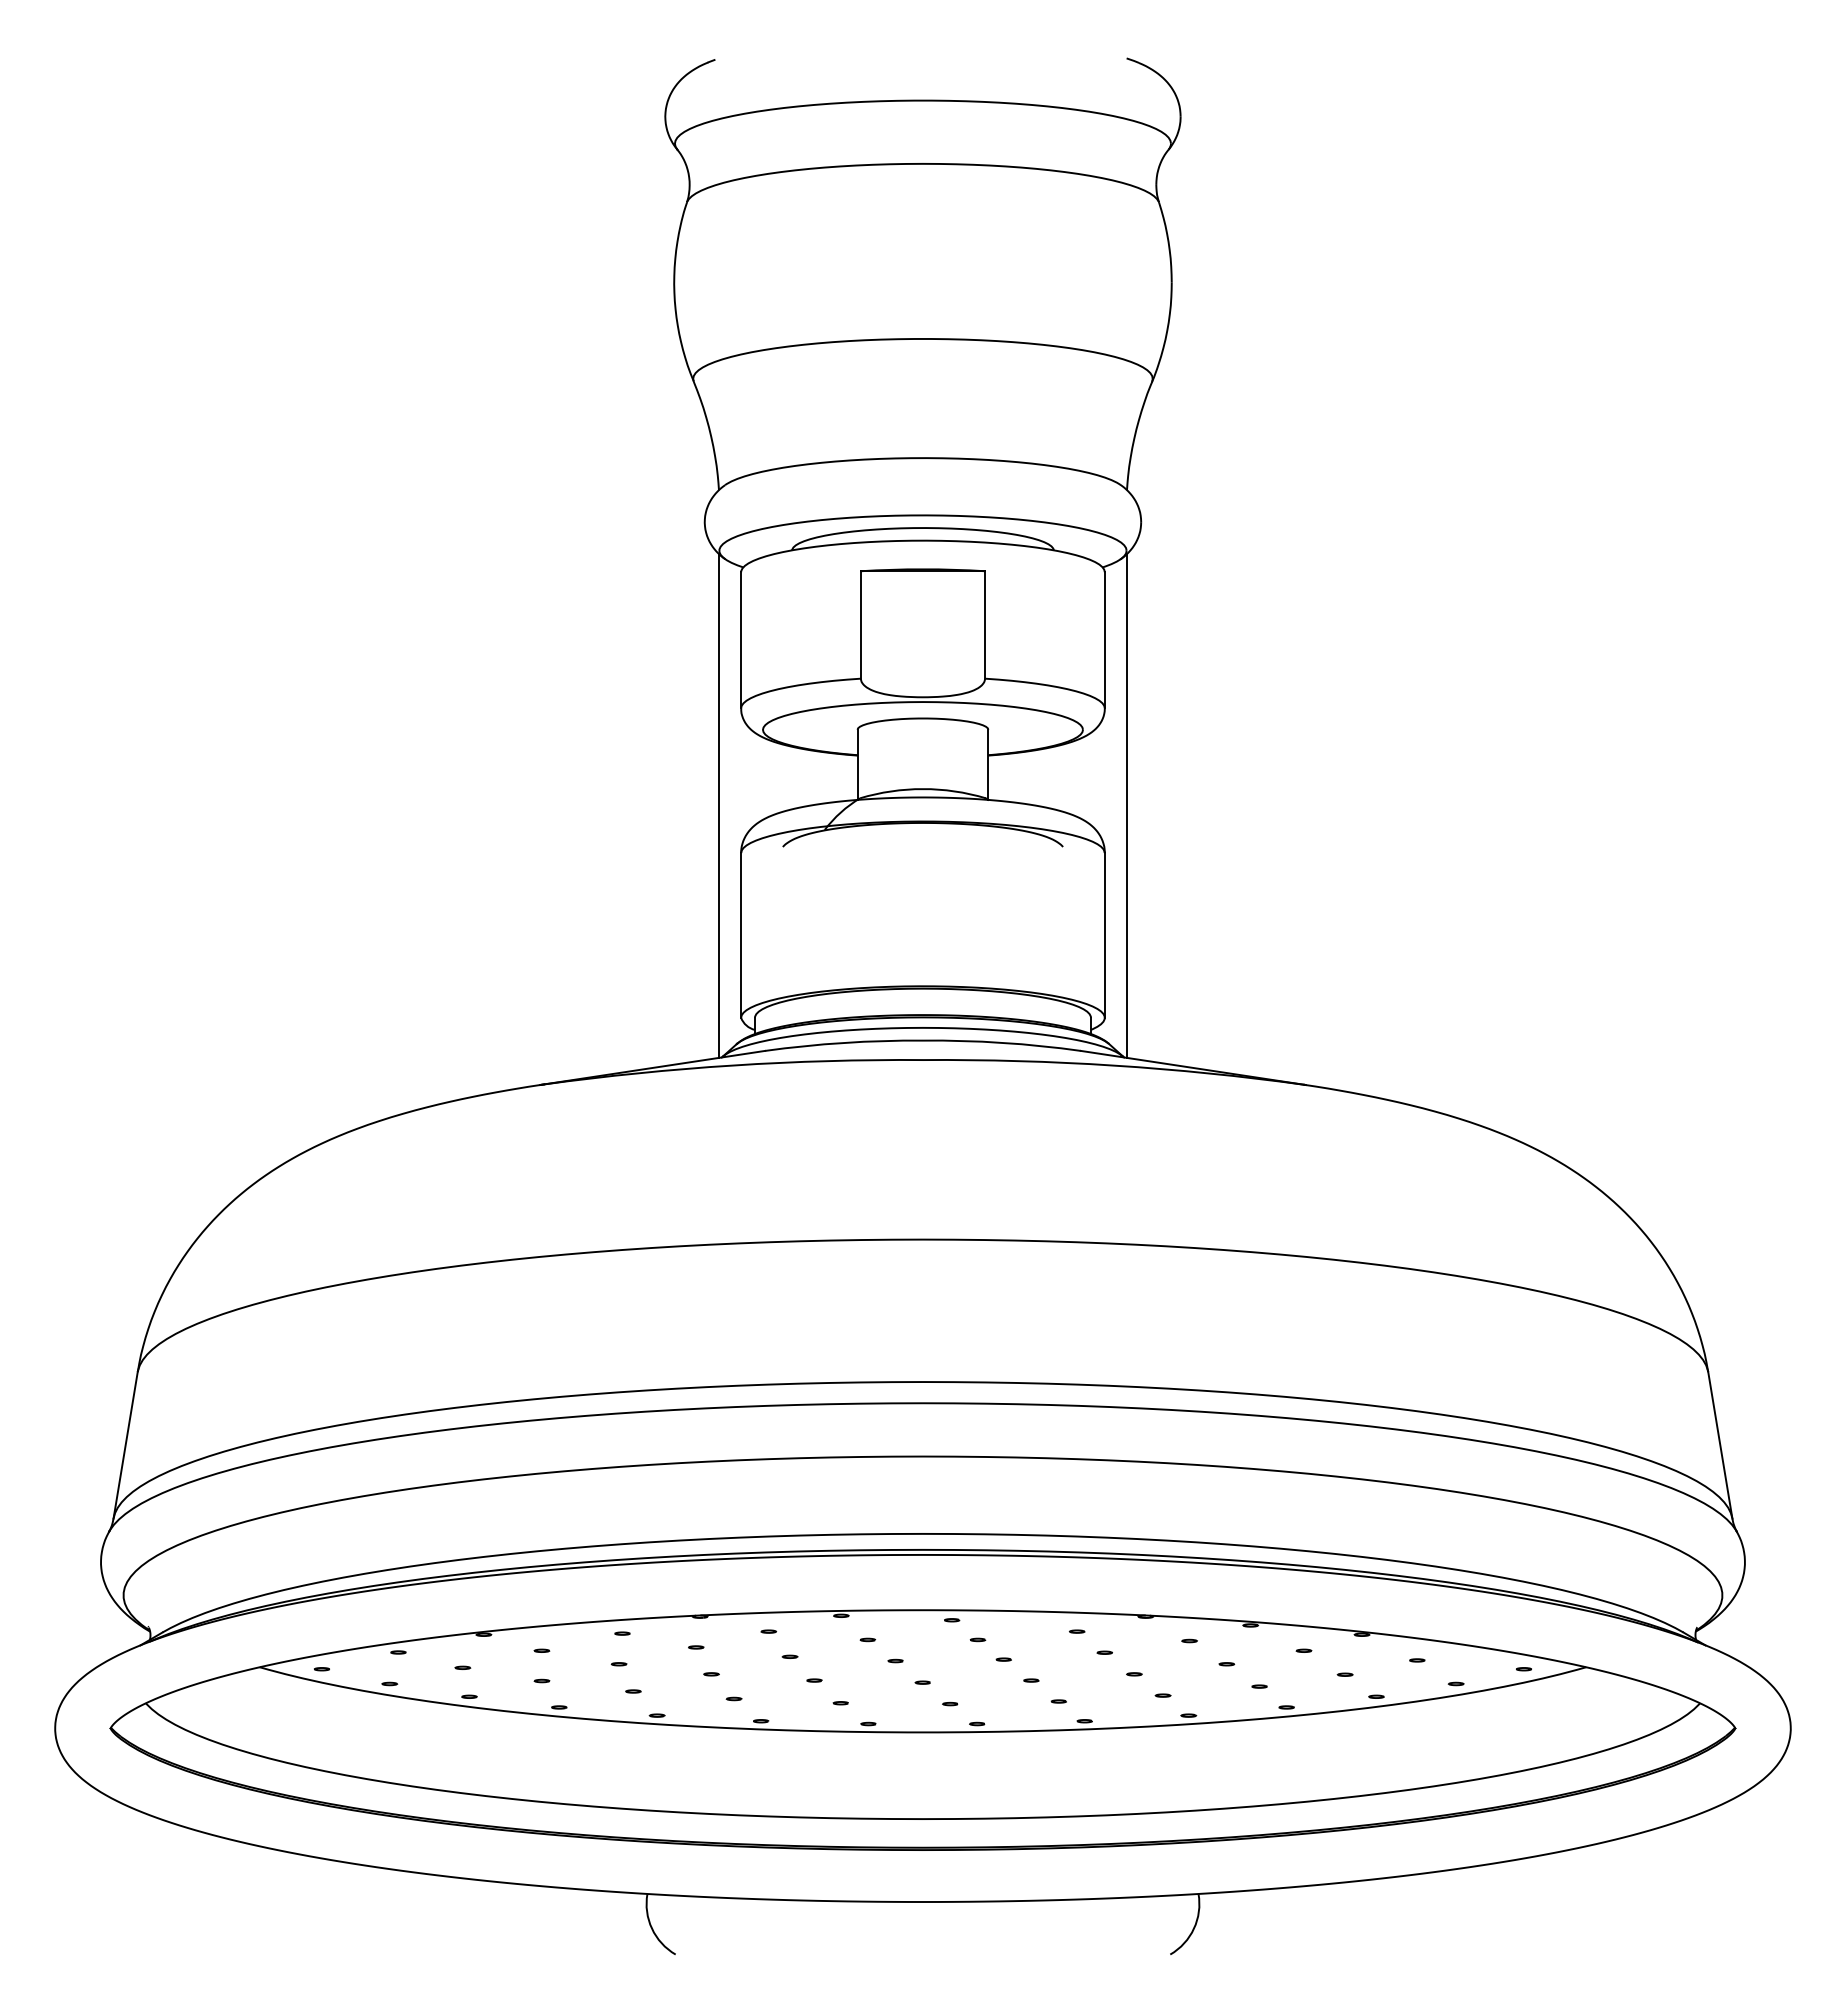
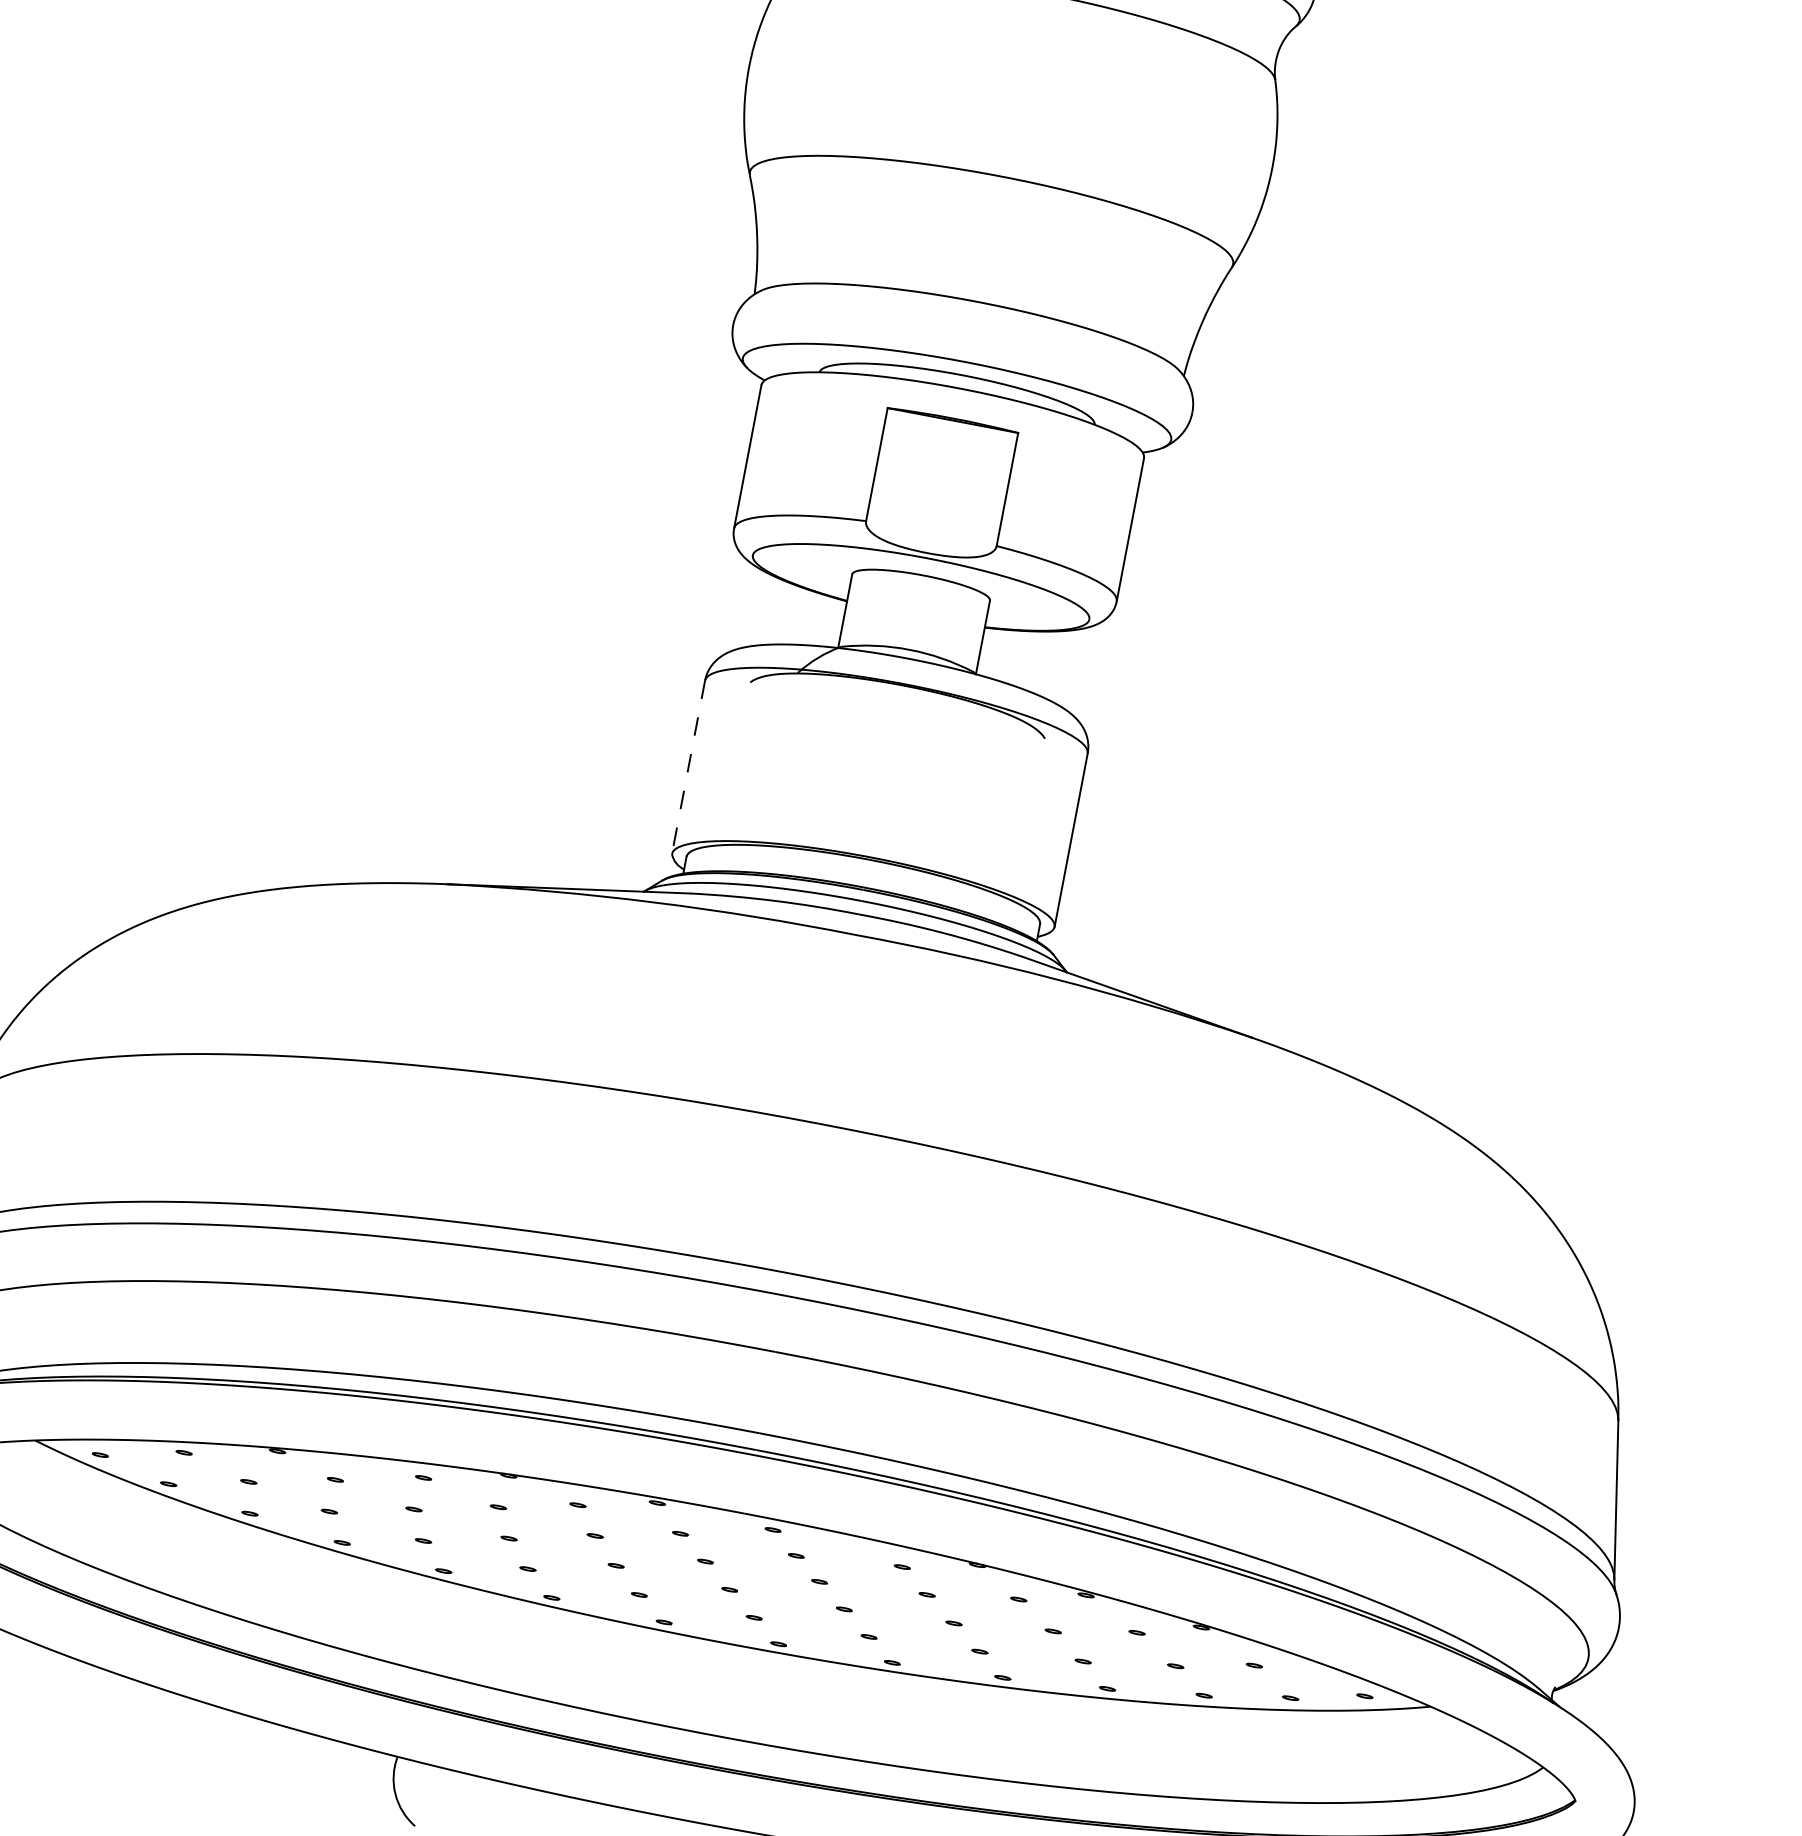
line: (719, 805) -> (691, 626), removed
line: (1126, 805) -> (1120, 707), removed
line: (741, 935) -> (688, 767), solid -> dashed

